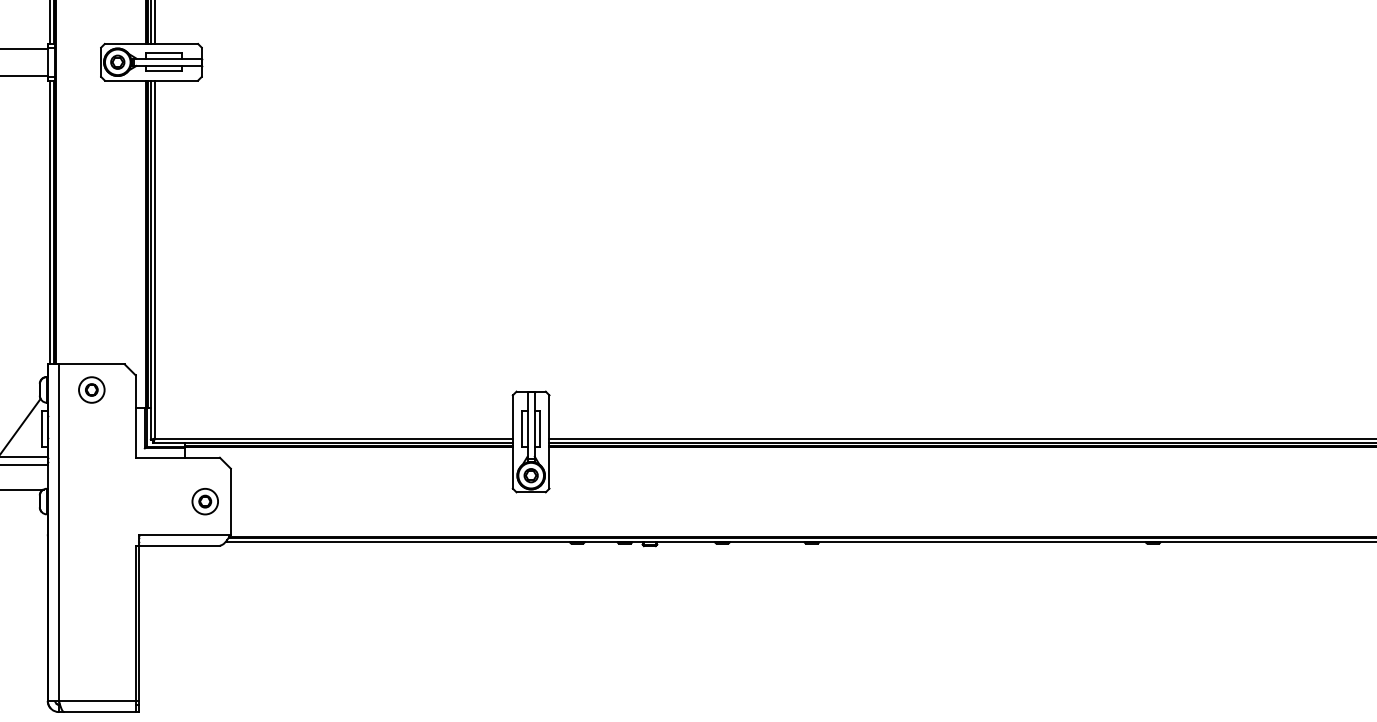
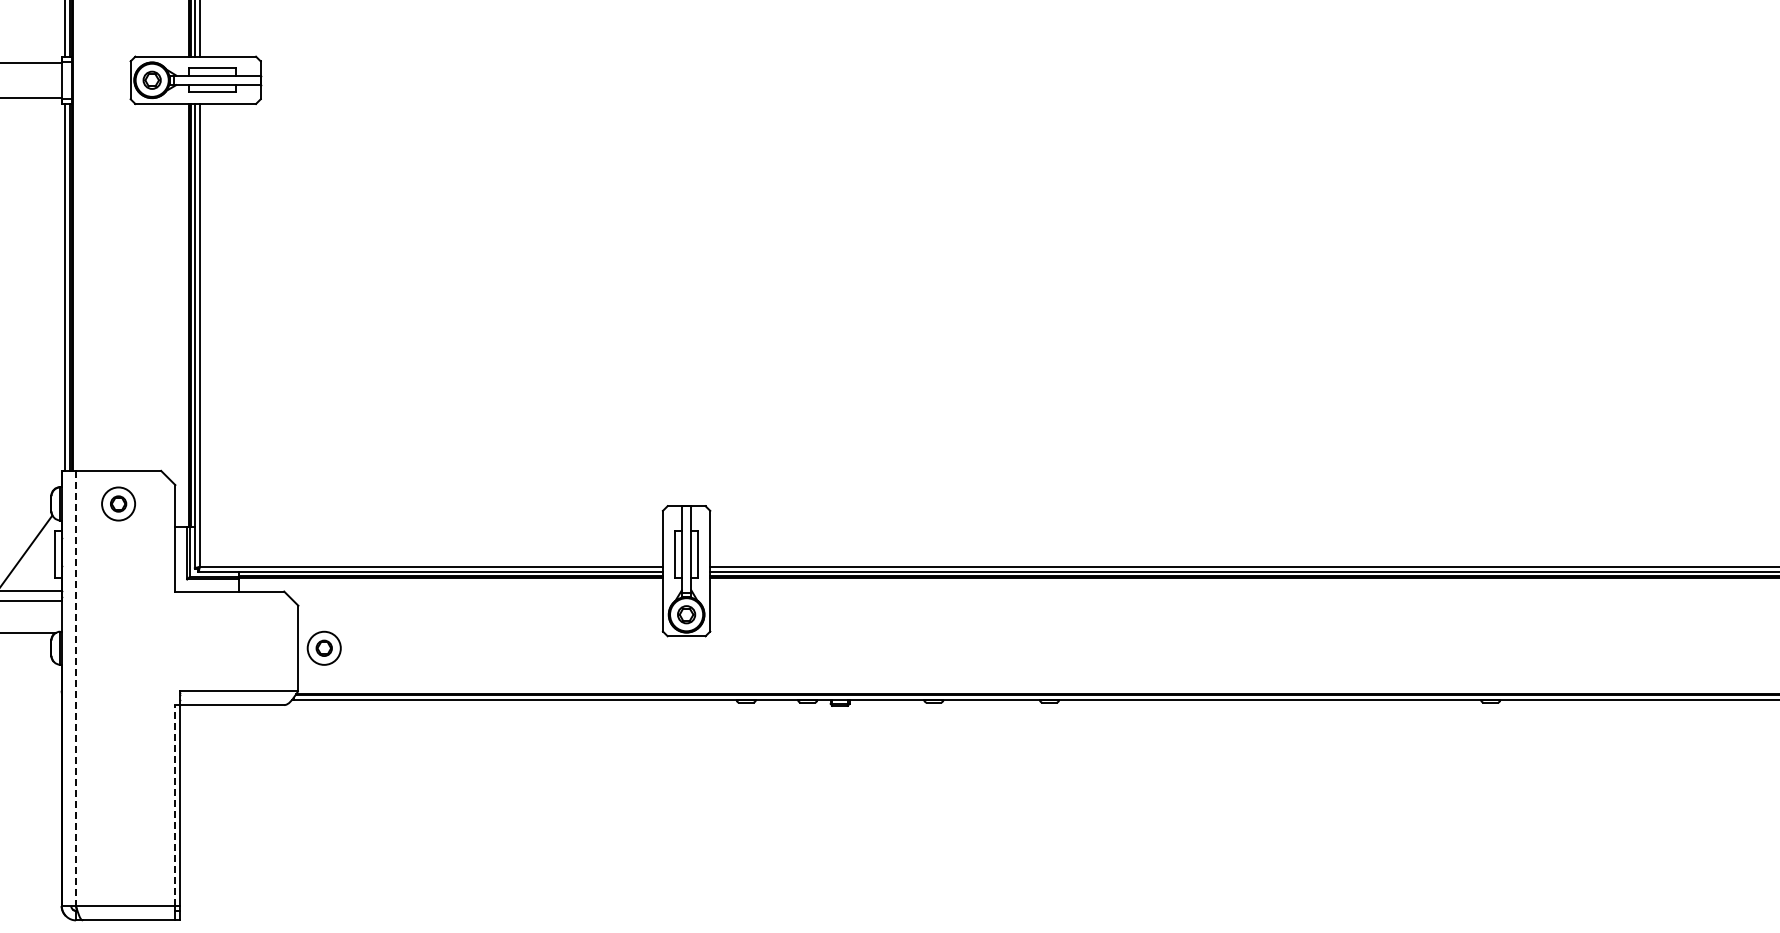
part: (204, 501) -> (323, 647), moved
line: (59, 532) -> (76, 688), solid -> dashed
line: (135, 623) -> (175, 805), solid -> dashed

